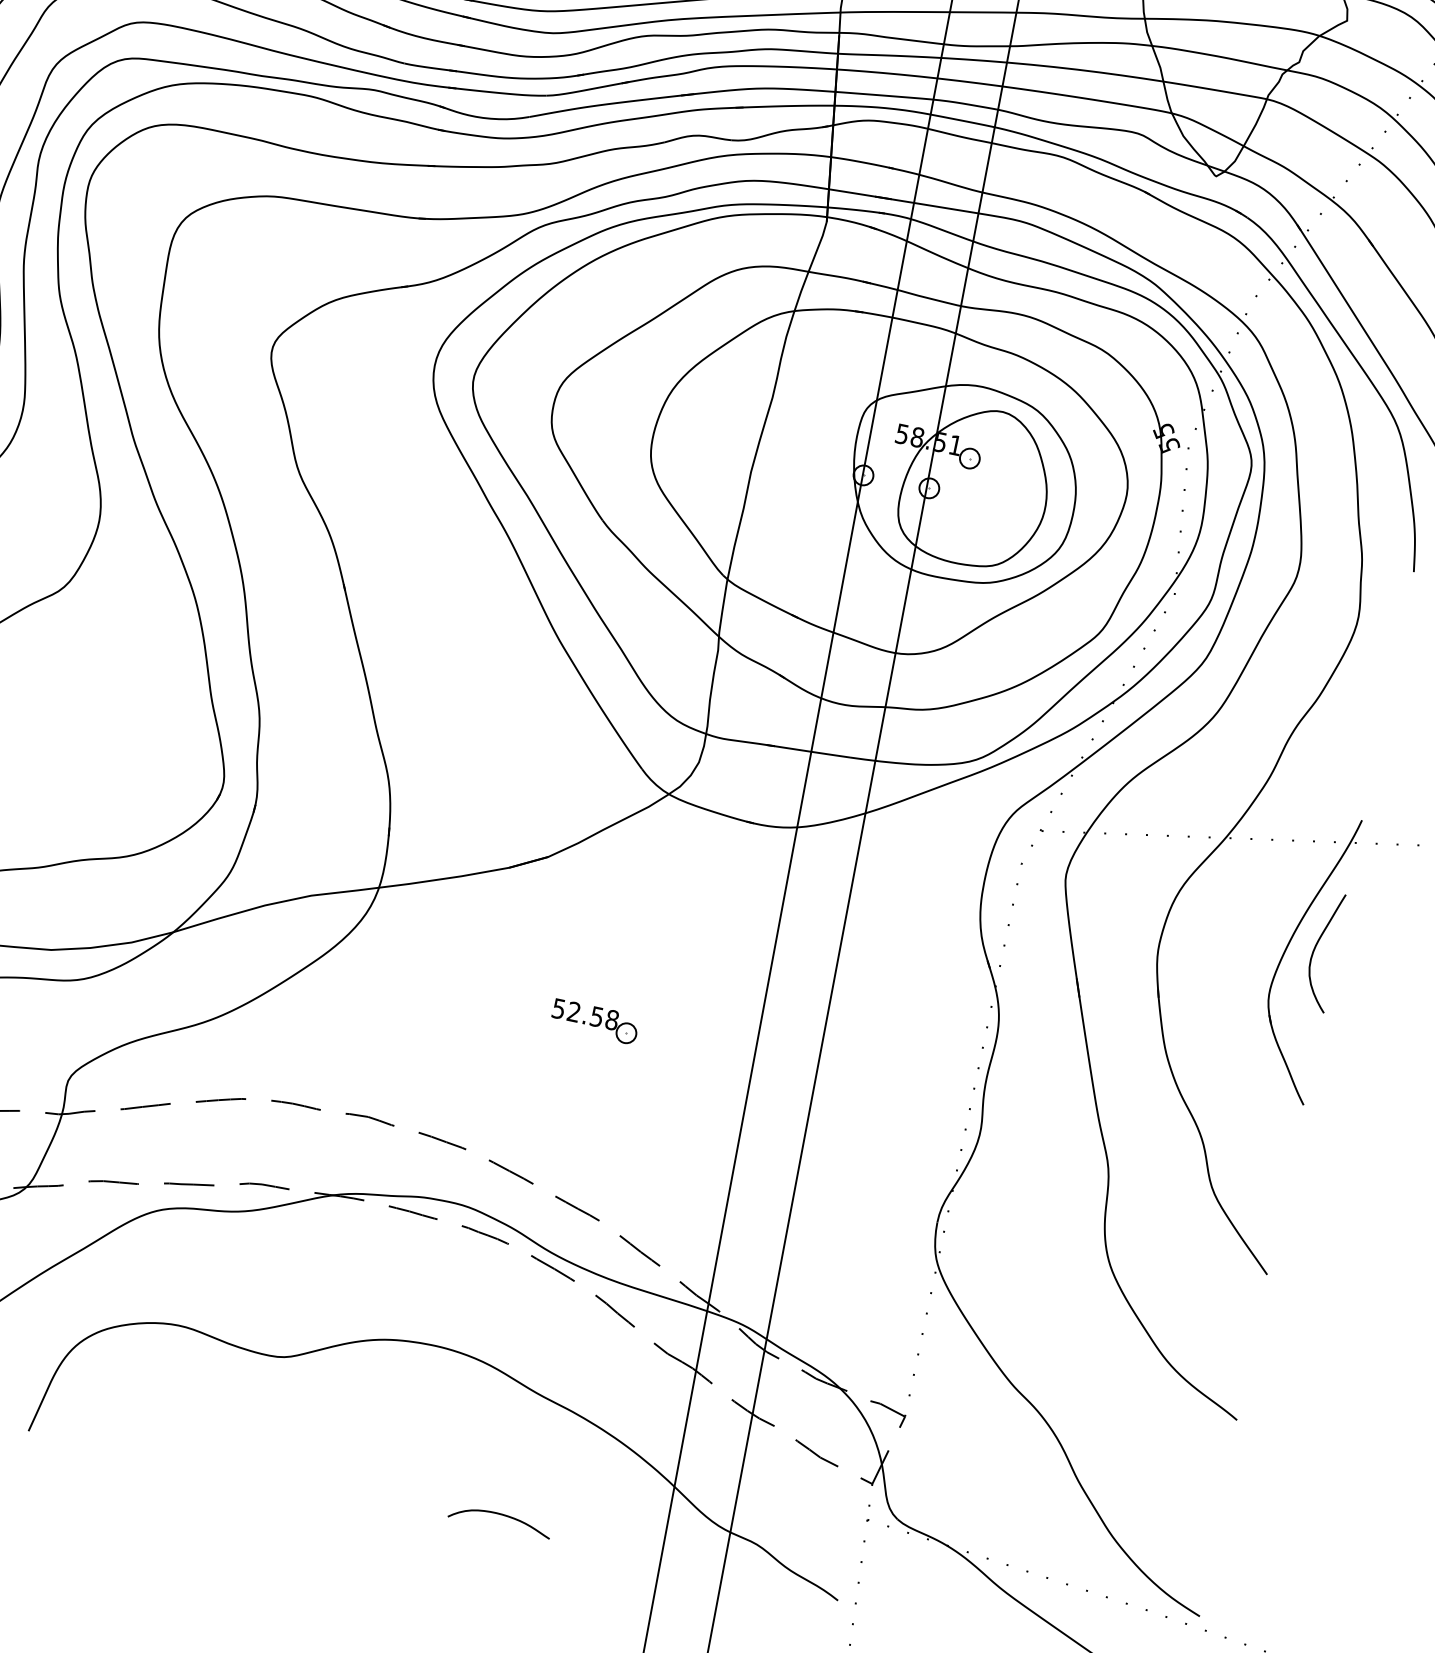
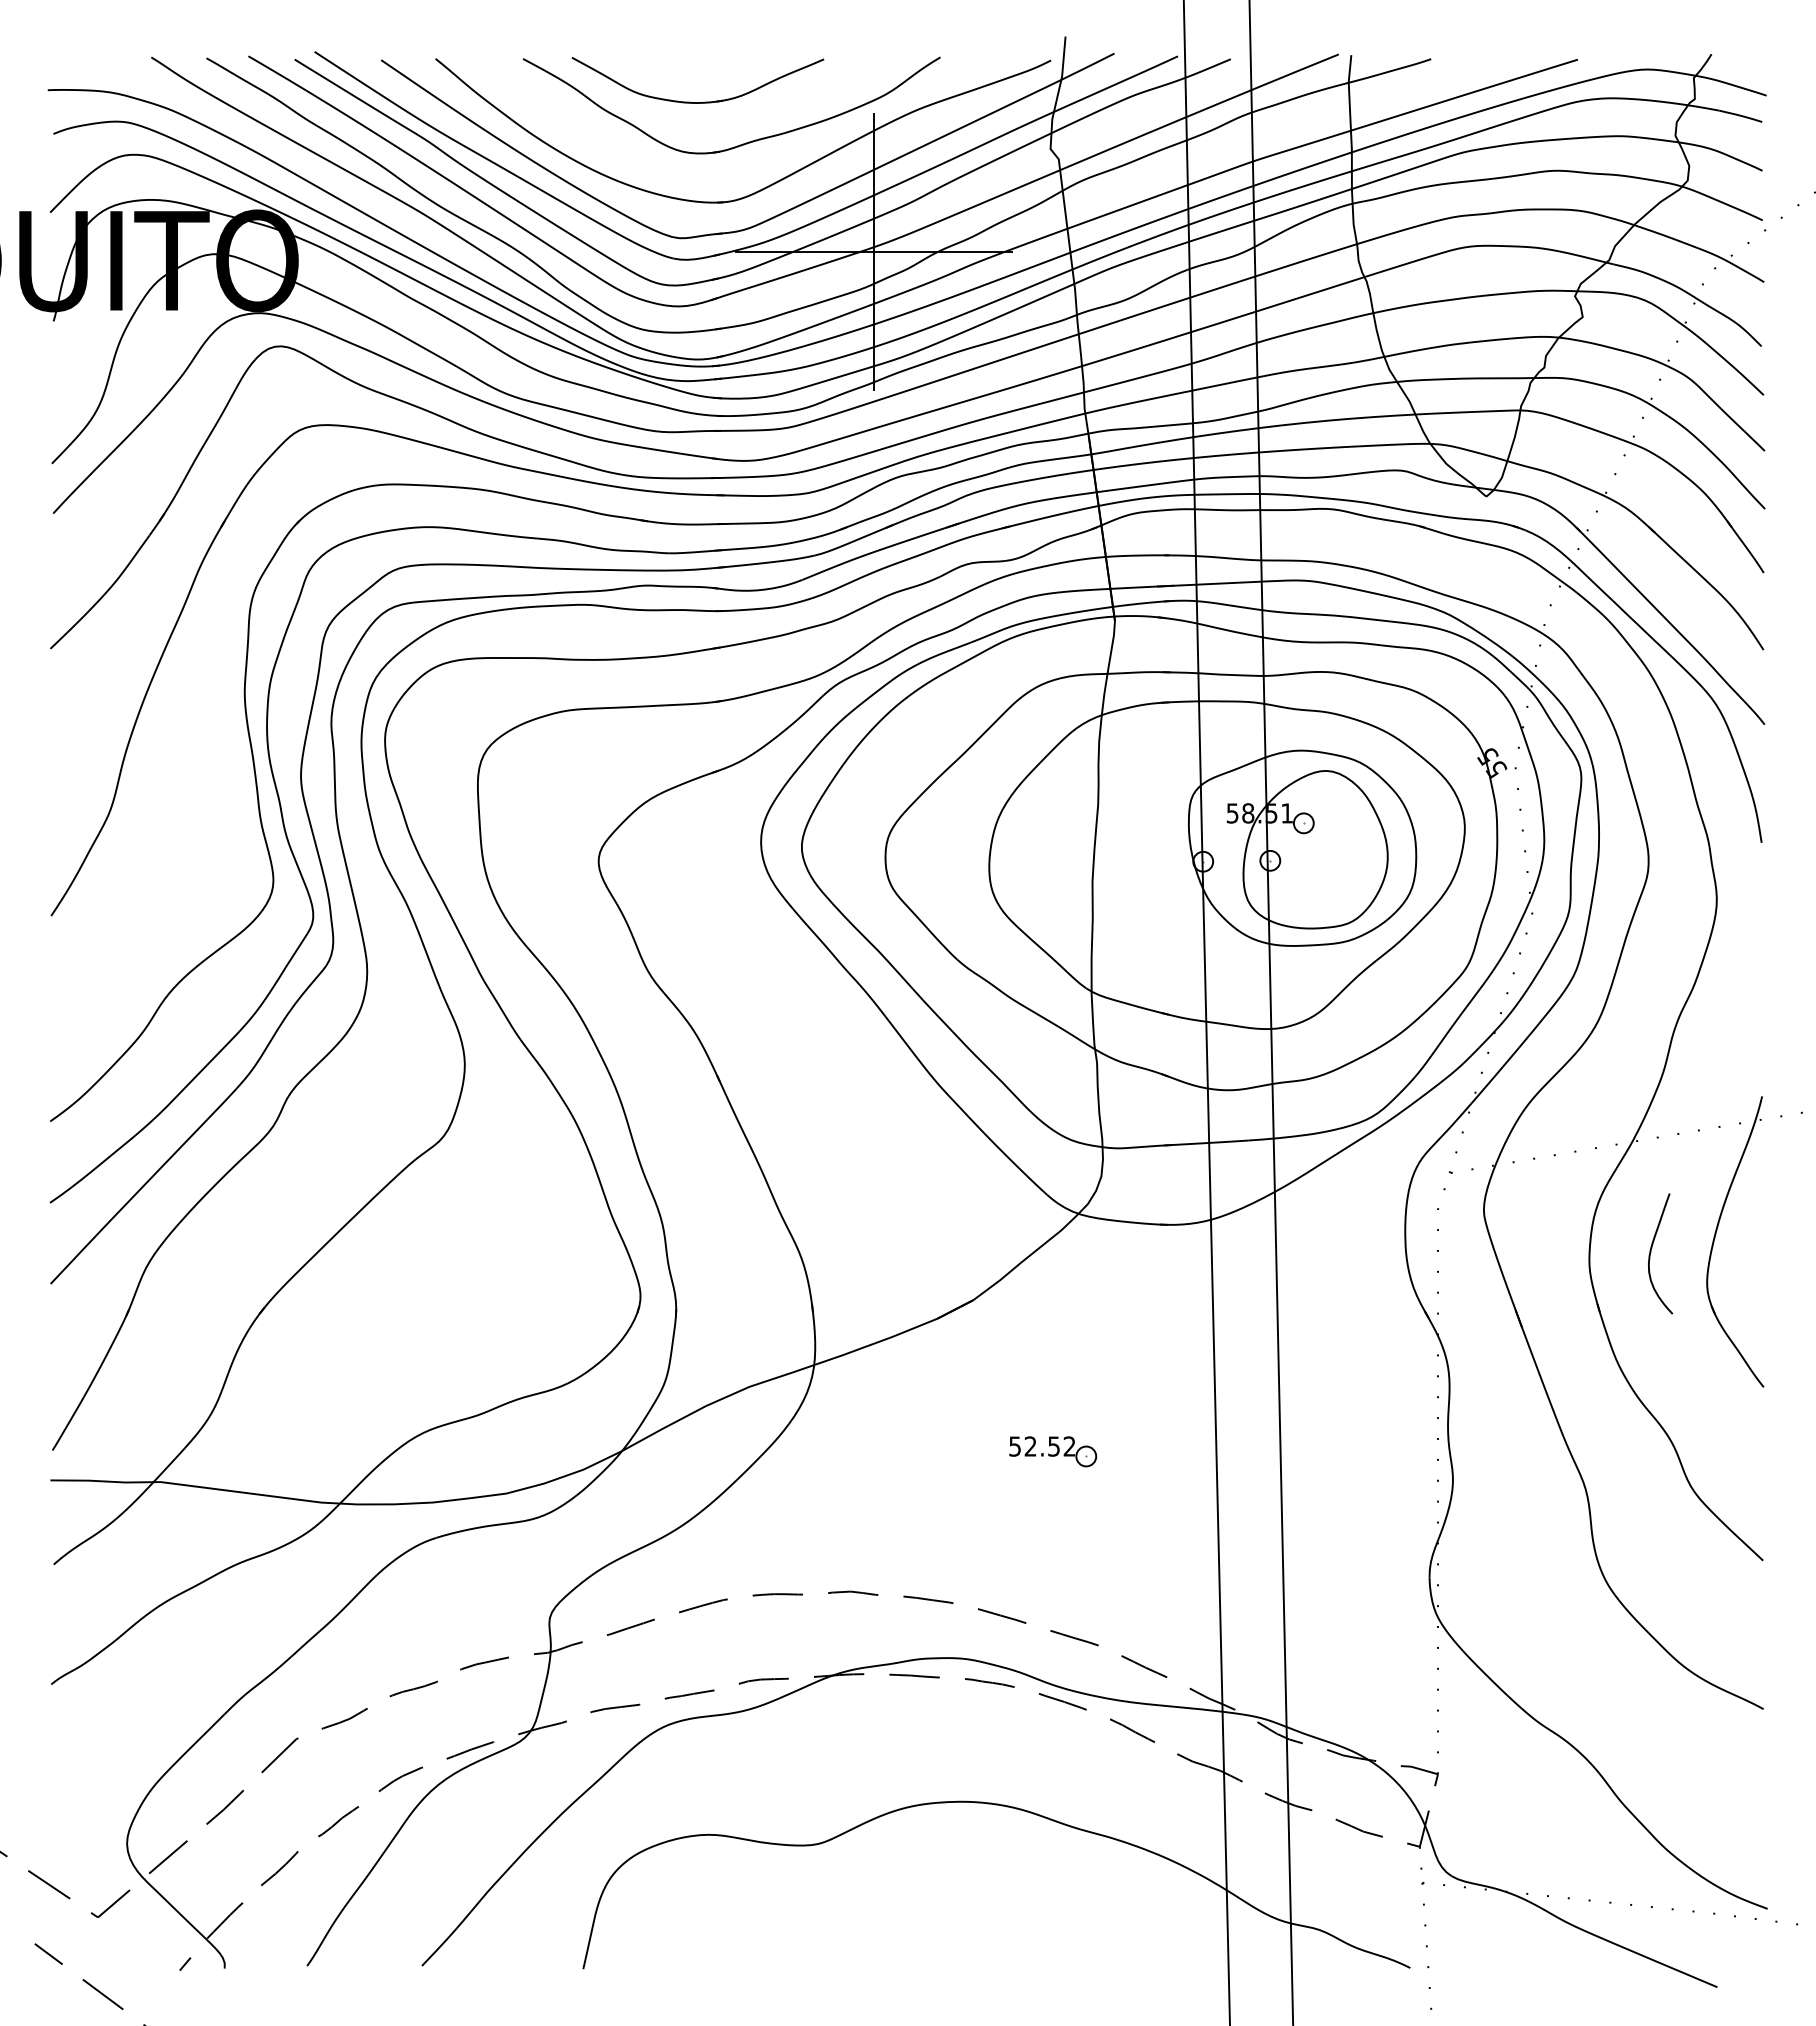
curve: (1315, 948) -> (1651, 1252), moved
text: (612, 1020) -> (1069, 1446), 52.58 -> 52.52
curve: (503, 1516) -> (1065, 1954), removed

